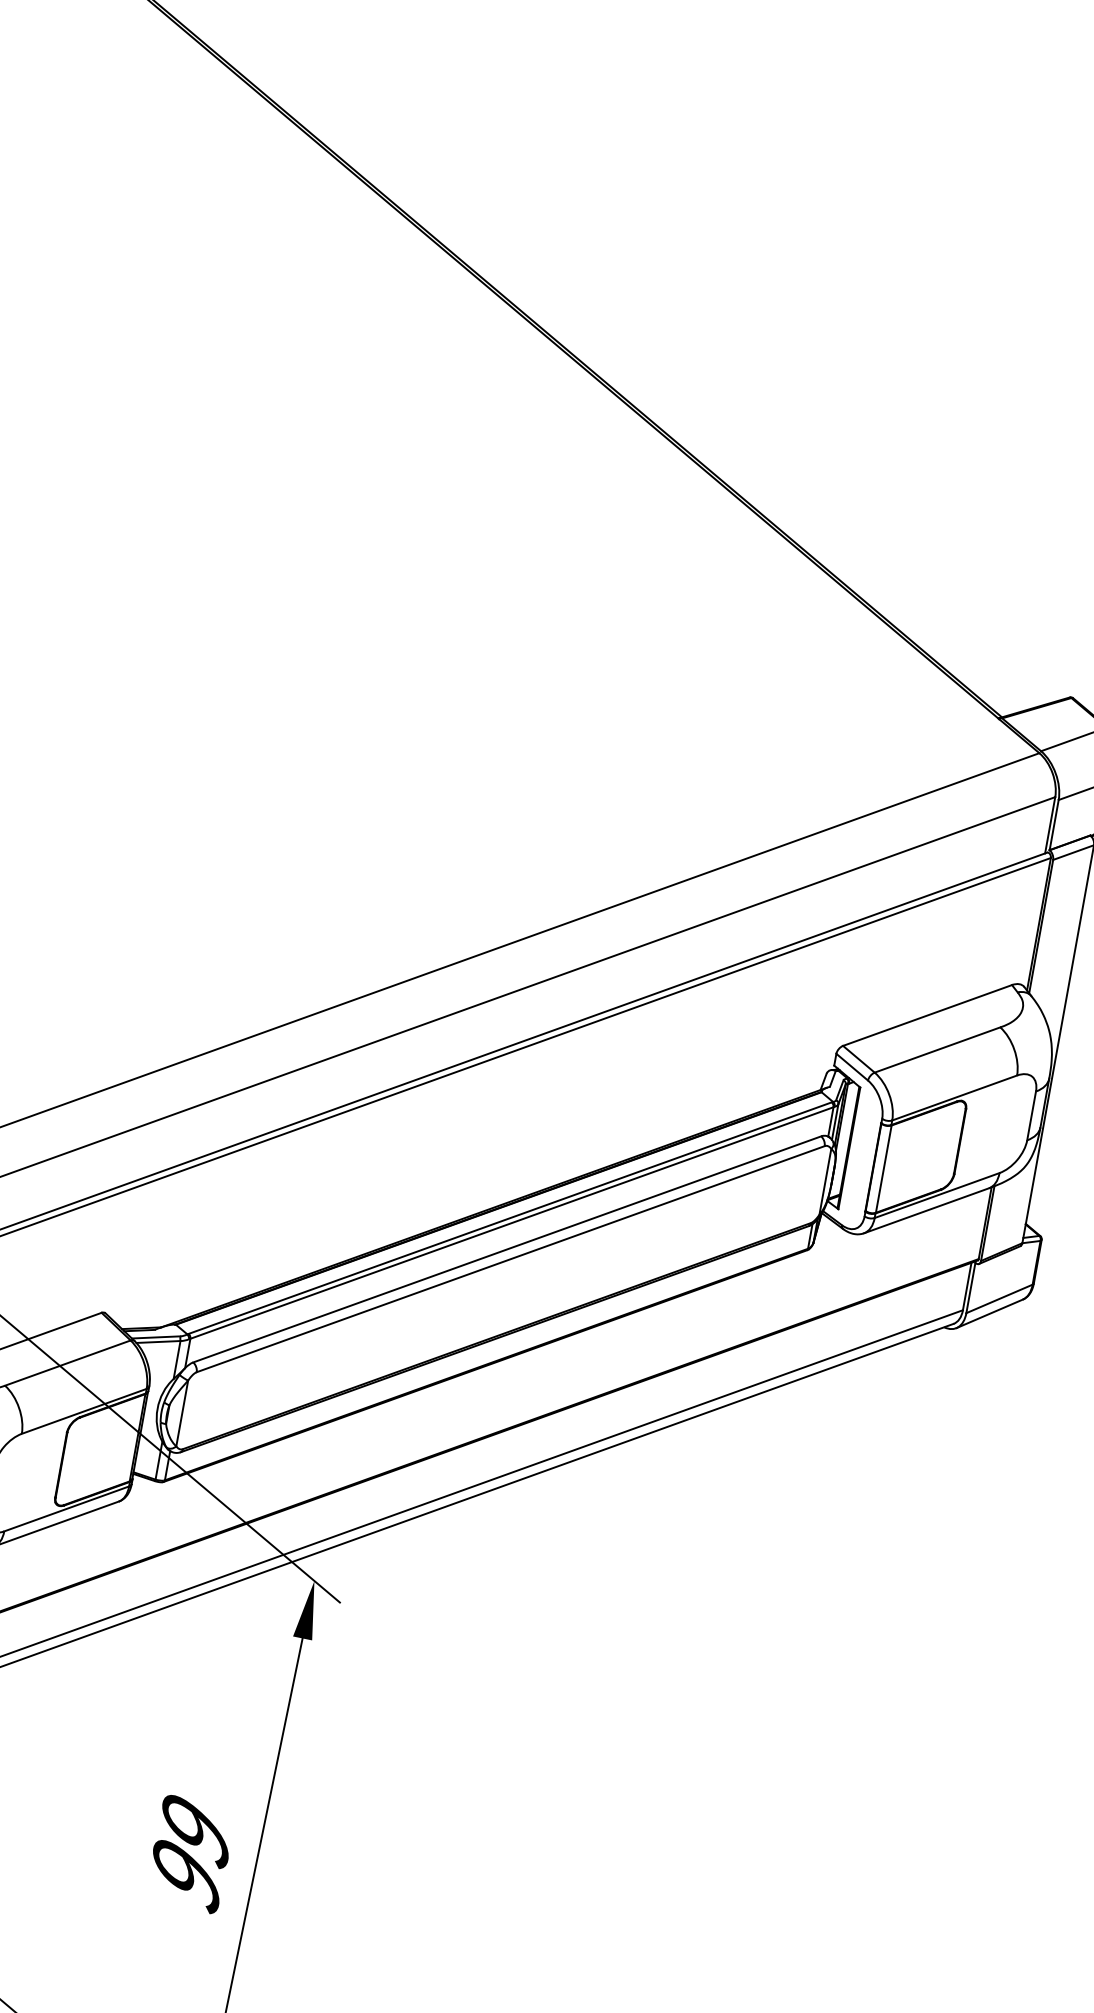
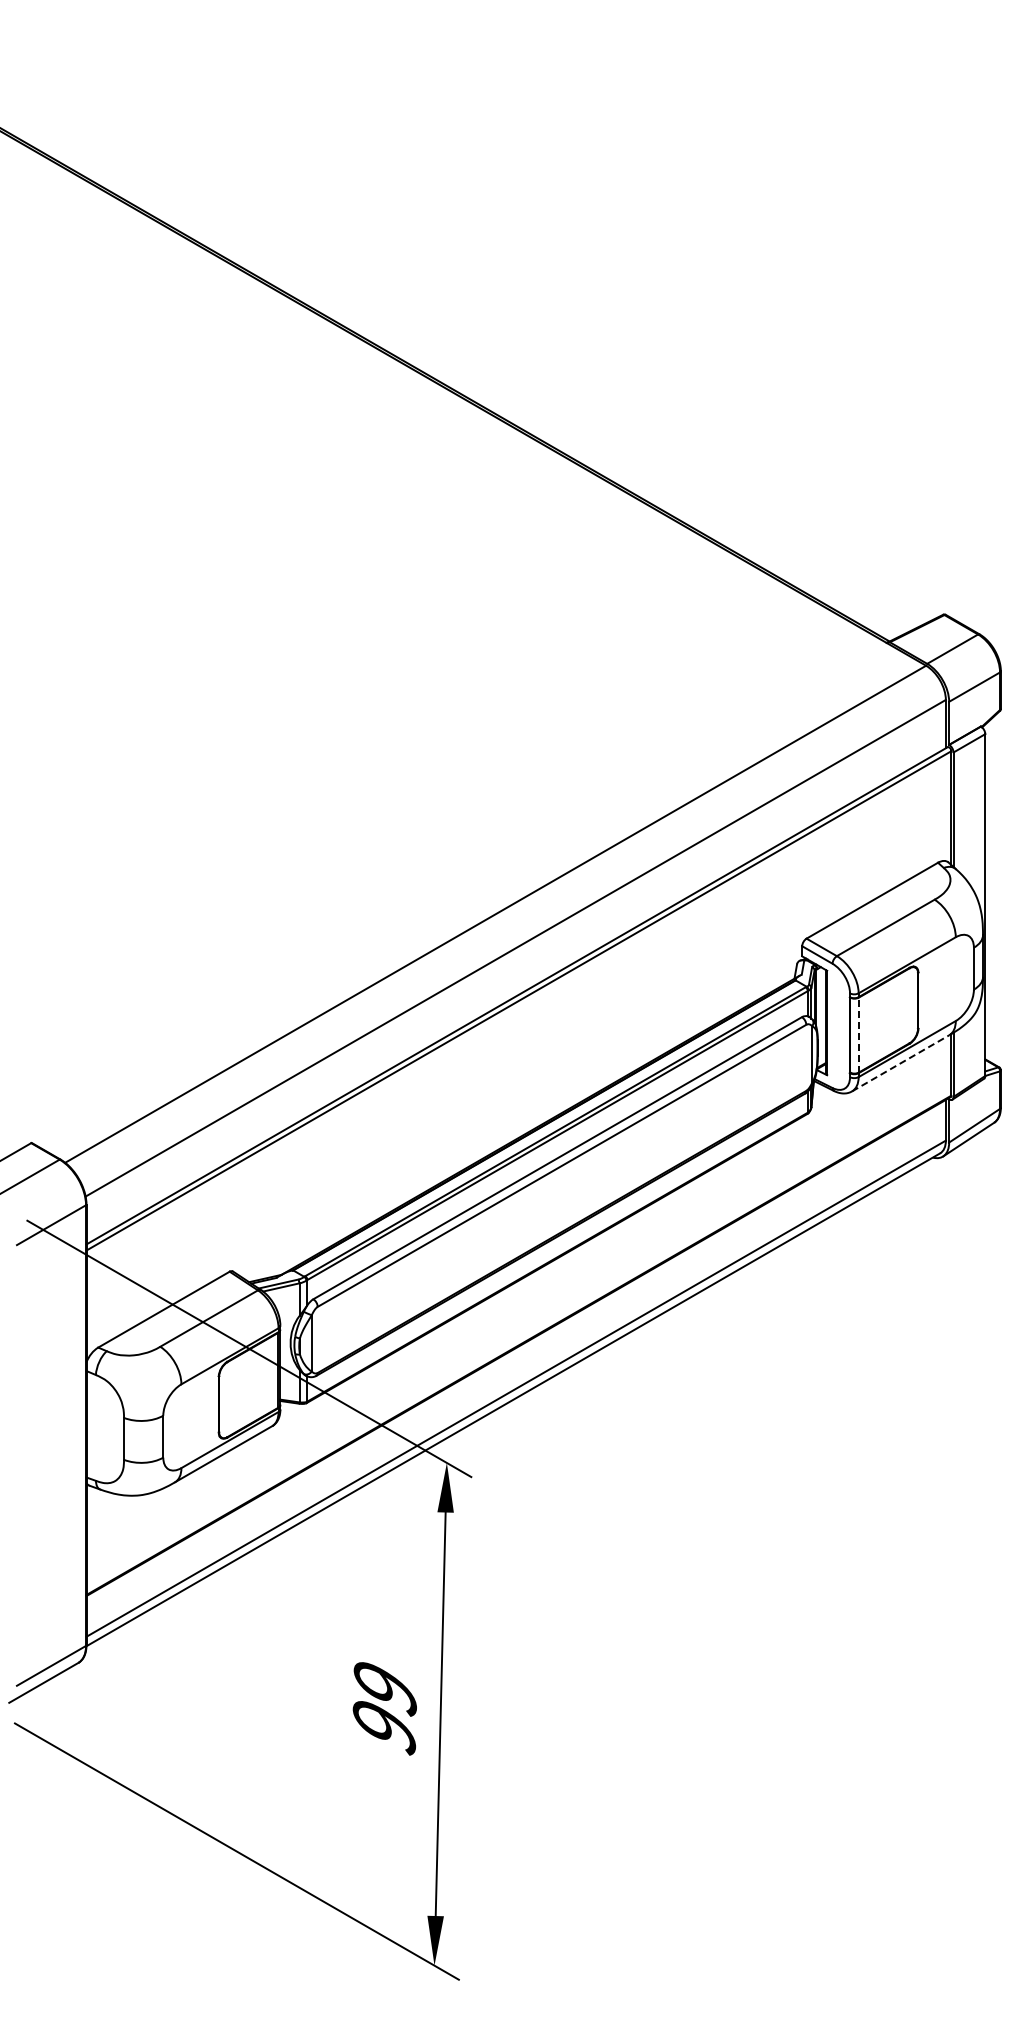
line: (883, 1168) -> (858, 1034), solid -> dashed
line: (927, 1211) -> (901, 1063), solid -> dashed

